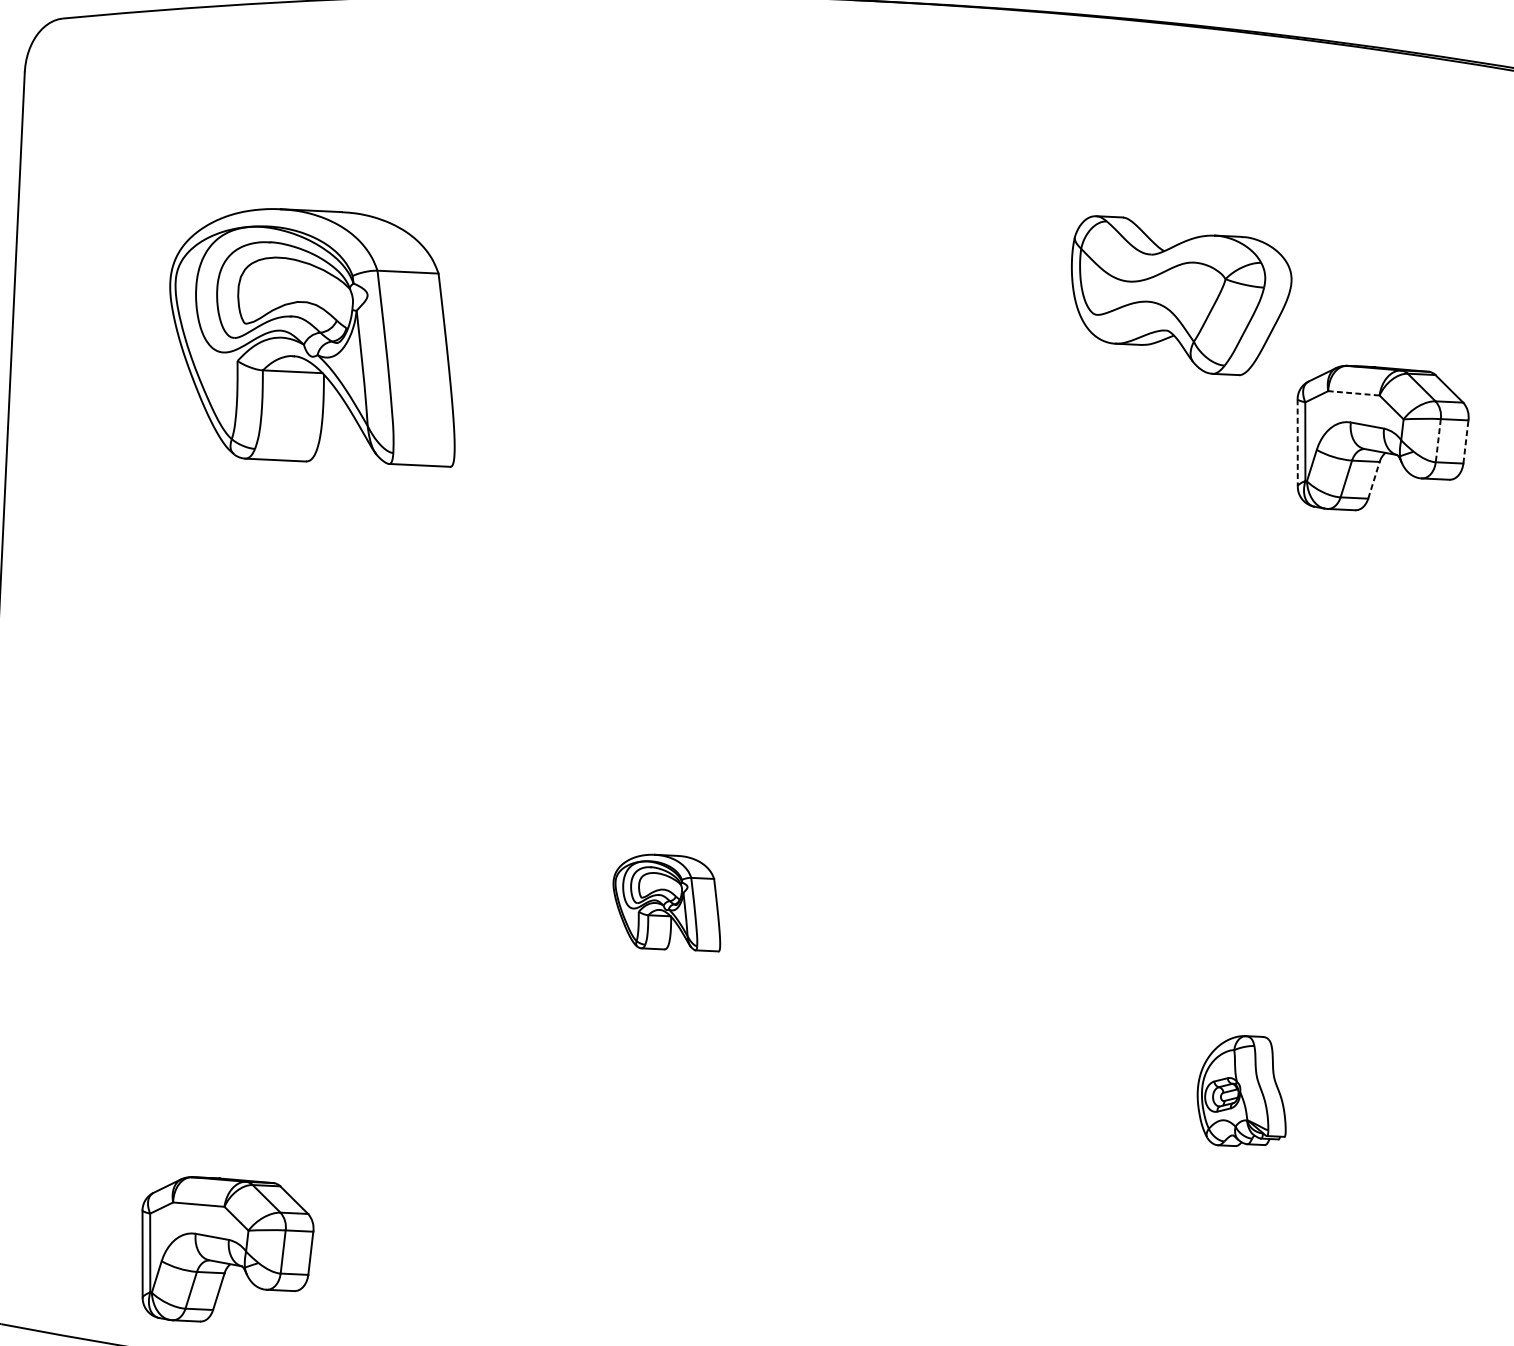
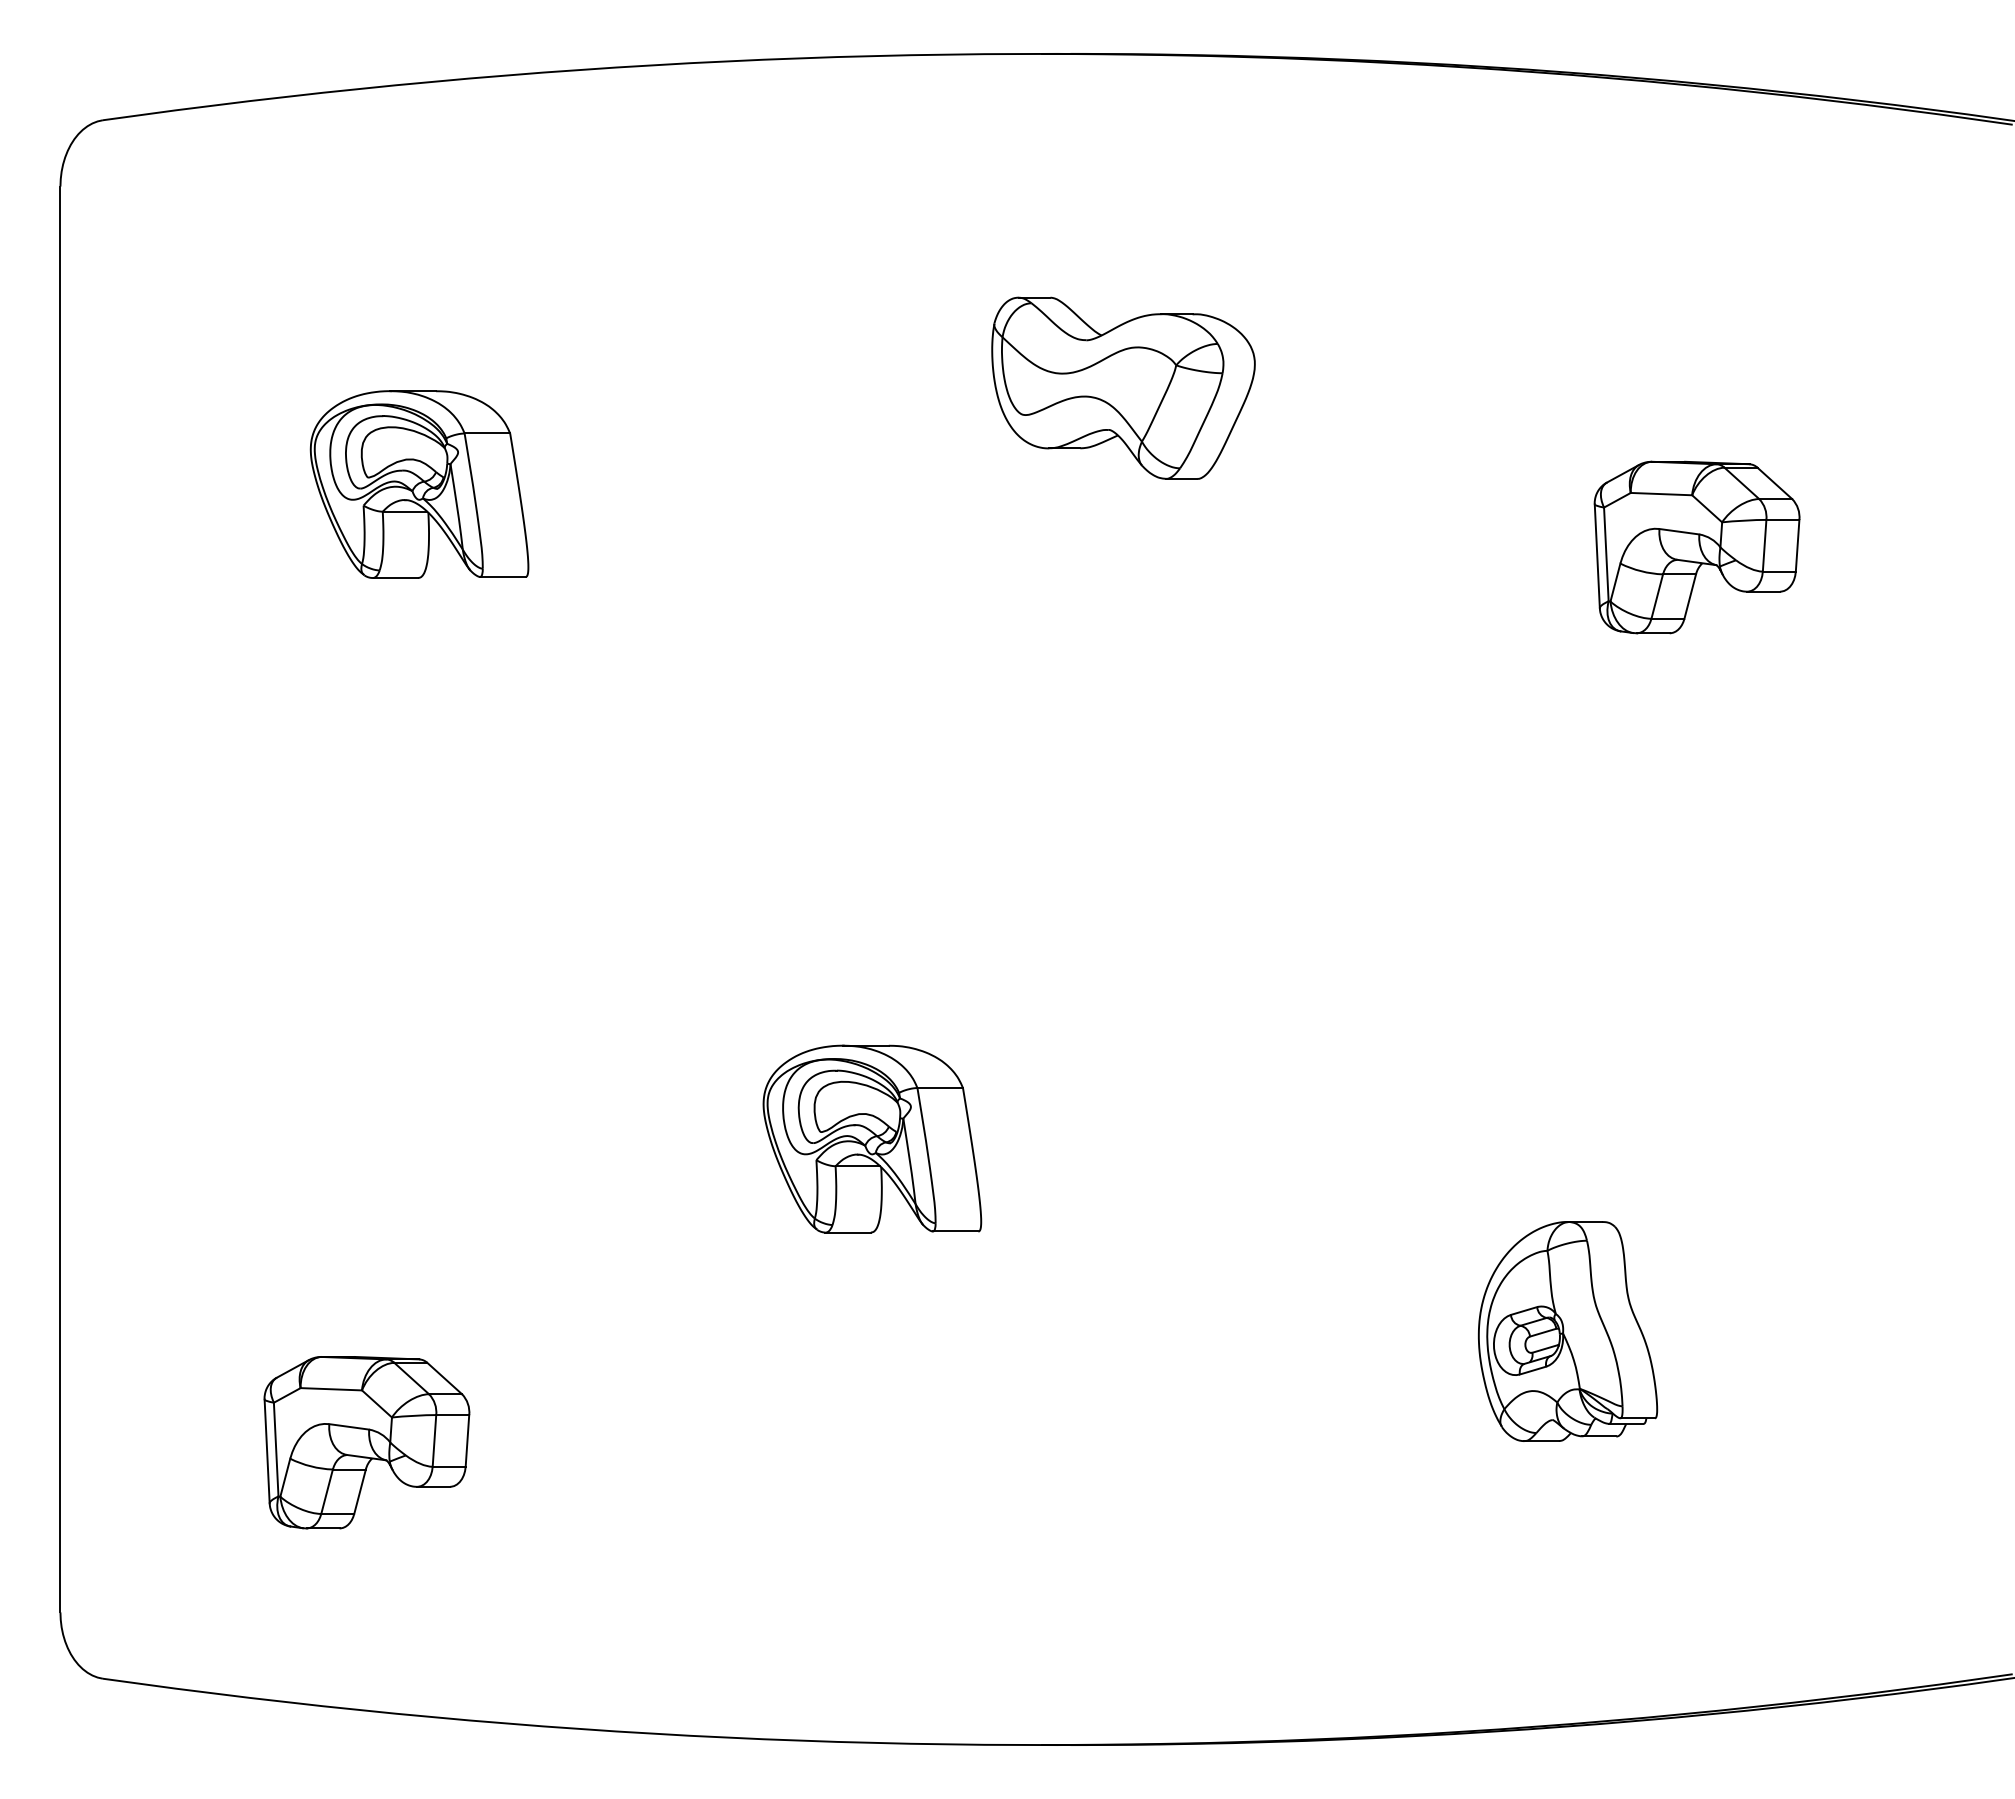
part: (1180, 295) -> (1123, 387), moved
part: (313, 336) -> (419, 484), size x0.62
line: (1353, 393) -> (1661, 494), dashed -> solid
line: (1438, 440) -> (1764, 545), dashed -> solid
line: (1465, 441) -> (1797, 545), dashed -> solid
line: (1297, 443) -> (1597, 556), dashed -> solid
line: (1374, 480) -> (1690, 596), dashed -> solid
part: (667, 902) -> (872, 1138), size x1.67
part: (1242, 1091) -> (1568, 1331), size x1.67
part: (226, 1250) -> (366, 1442), moved

